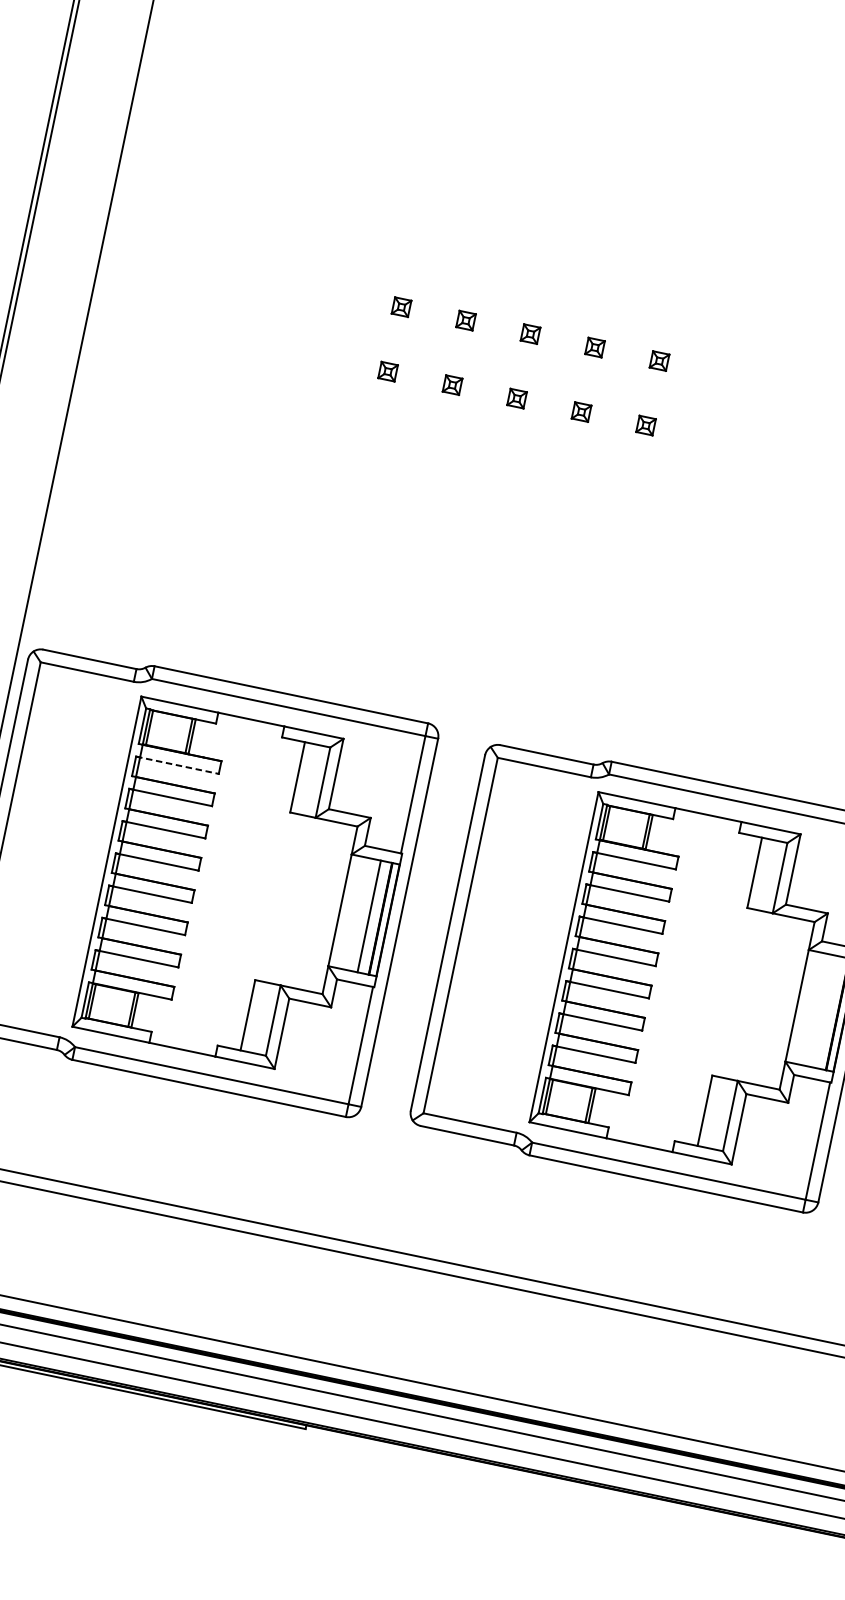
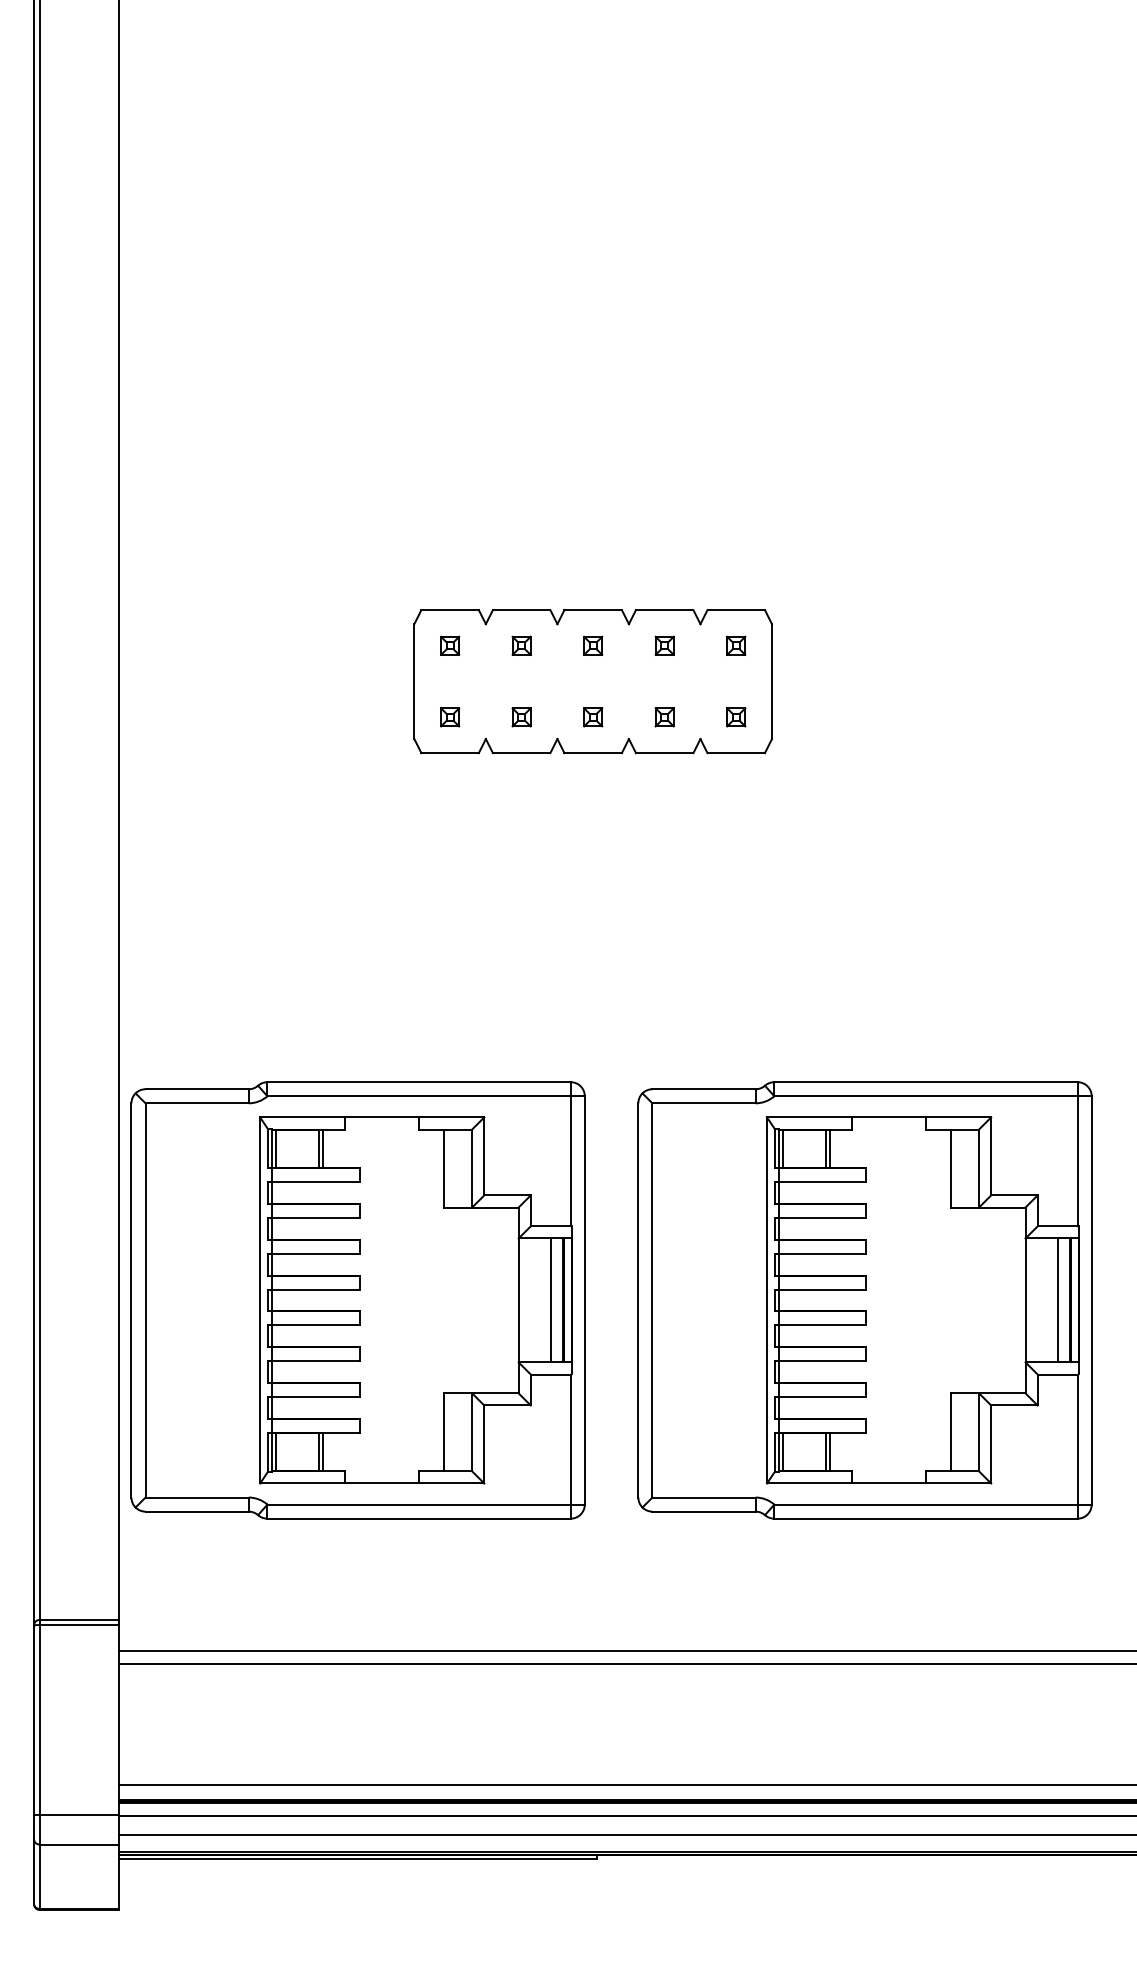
part: (523, 366) -> (592, 681), added
line: (177, 765) -> (313, 1182), dashed -> solid
line: (825, 1011) -> (1057, 1300), added

